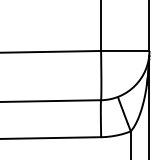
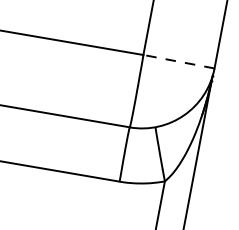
line: (124, 50) -> (178, 60), solid -> dashed

